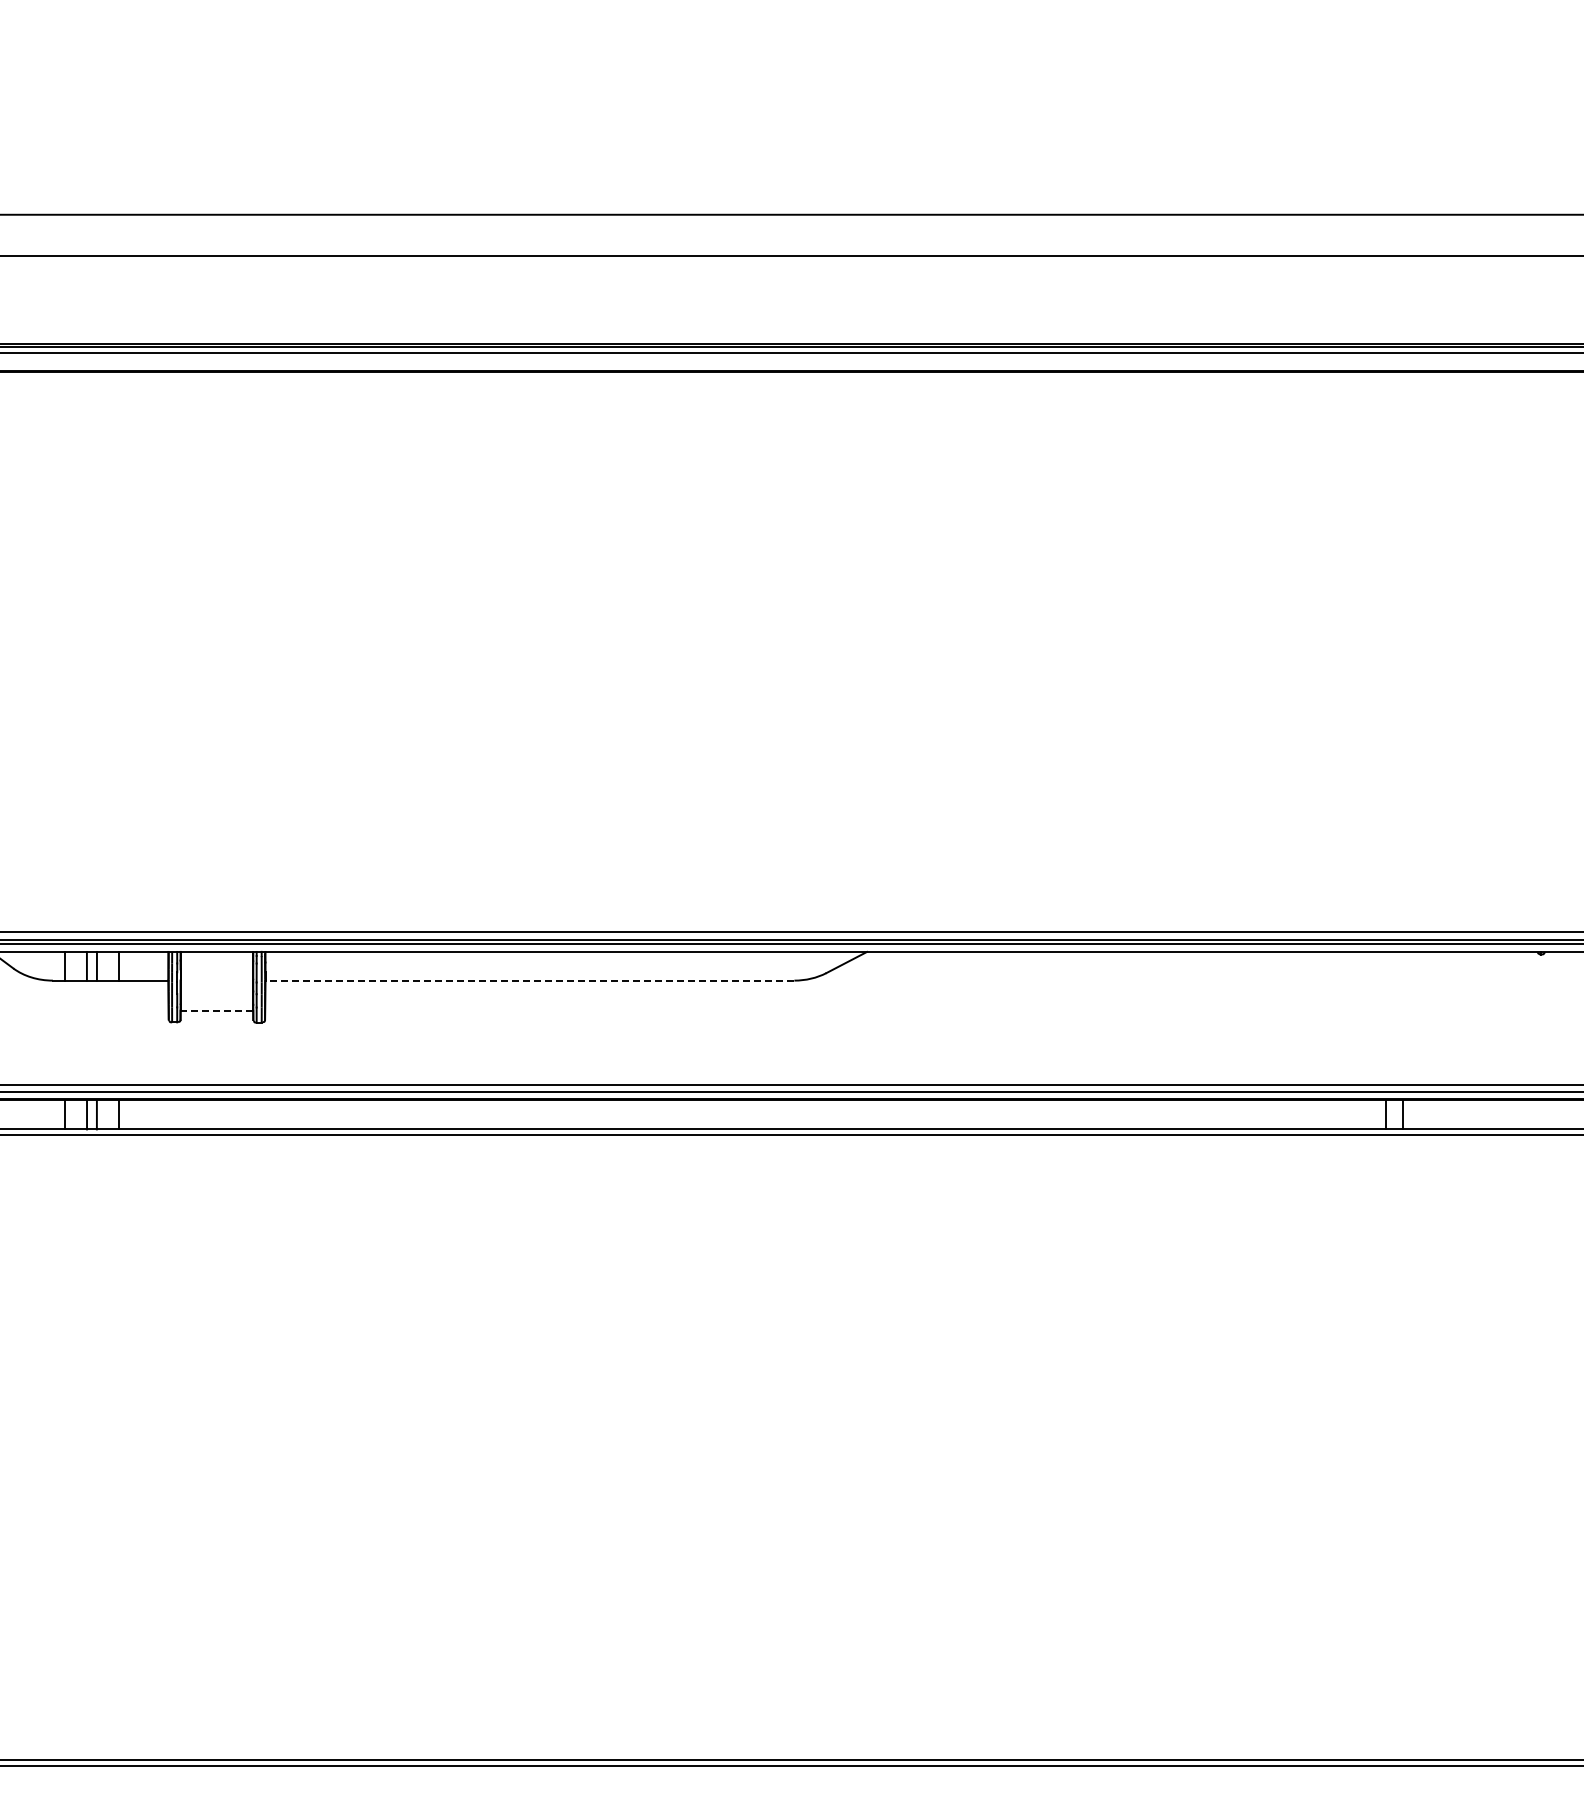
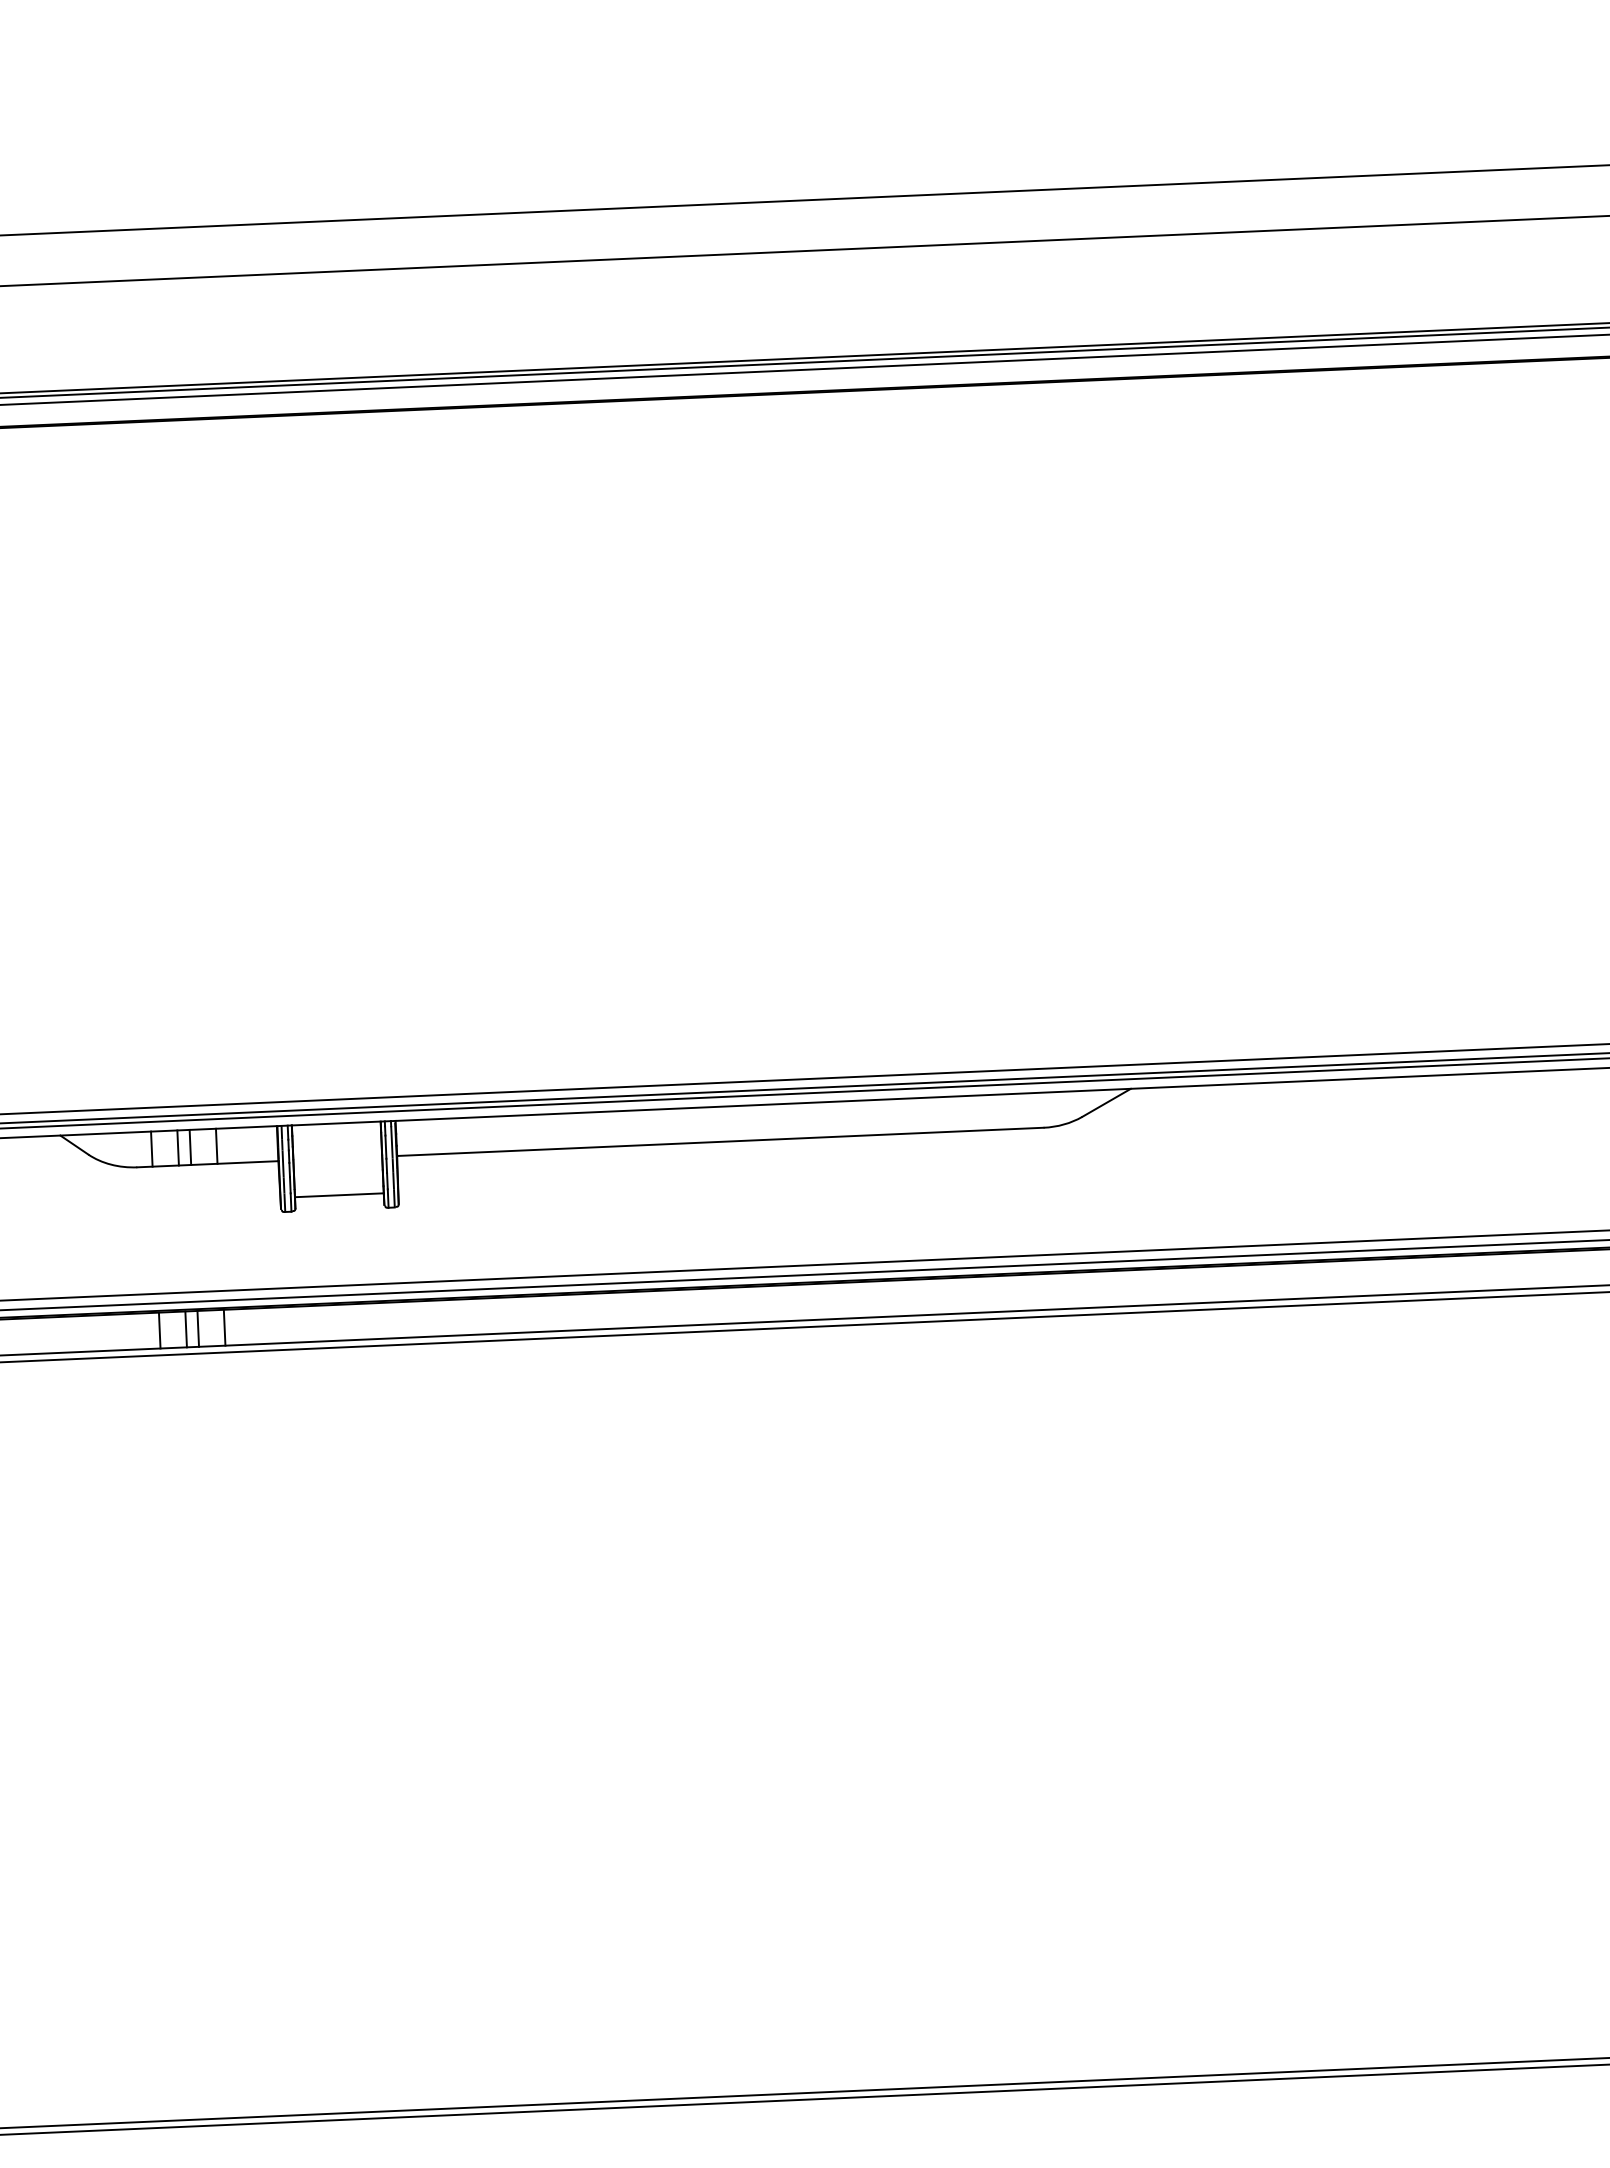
line: (529, 980) -> (719, 1141), dashed -> solid
line: (216, 1010) -> (338, 1195), dashed -> solid

